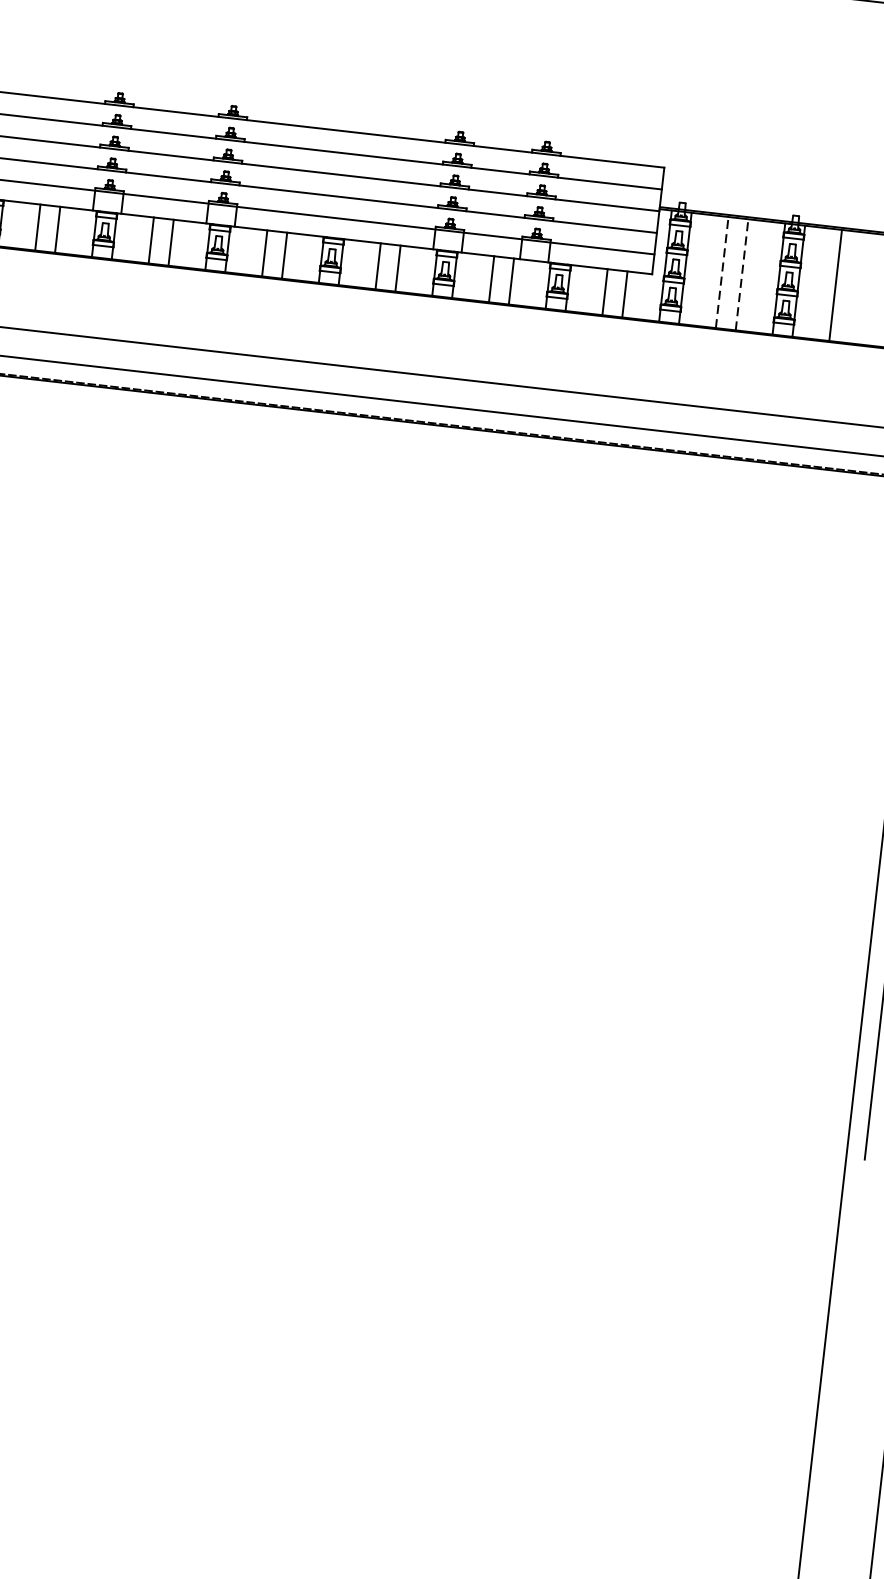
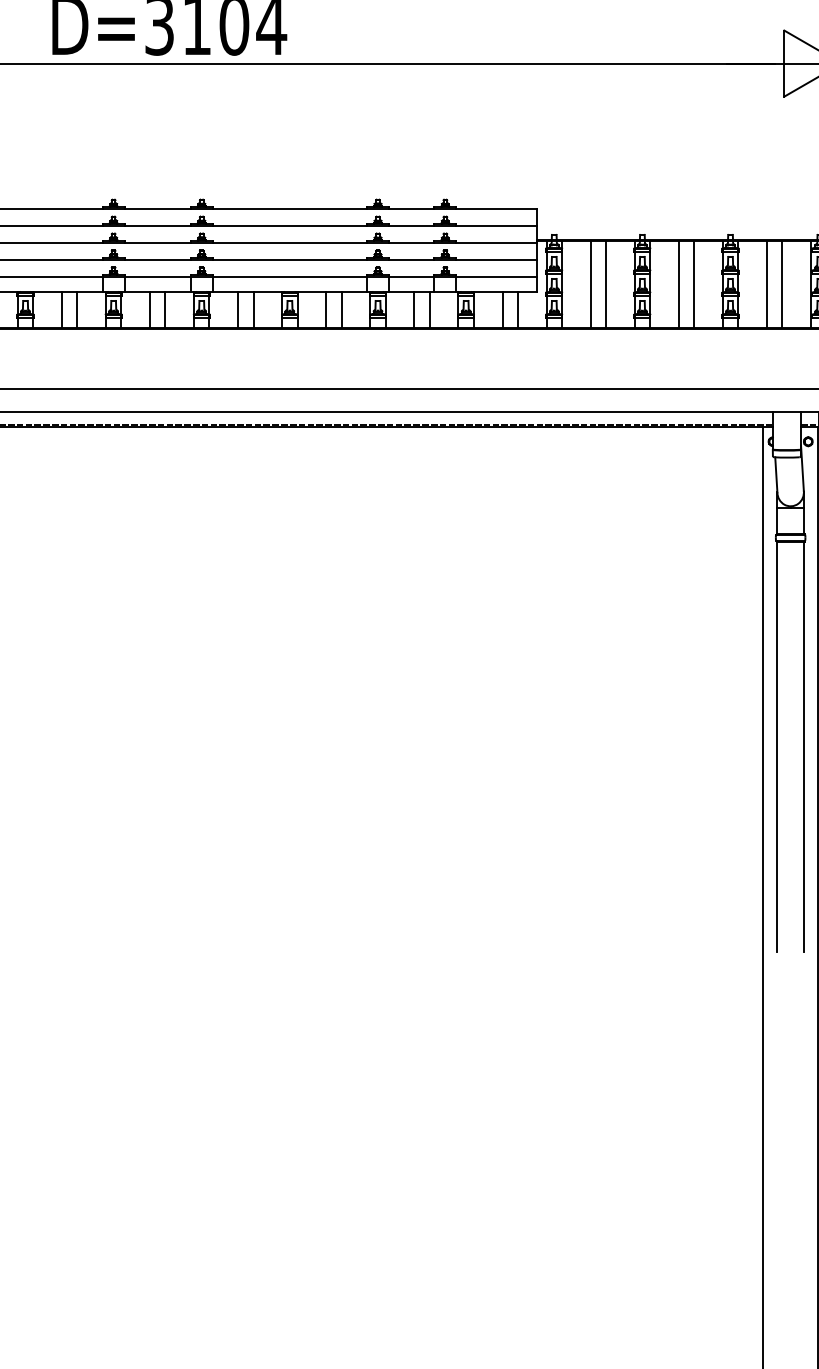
line: (722, 272) -> (590, 284), dashed -> solid
line: (742, 274) -> (606, 284), dashed -> solid
line: (855, 287) -> (694, 284), added

